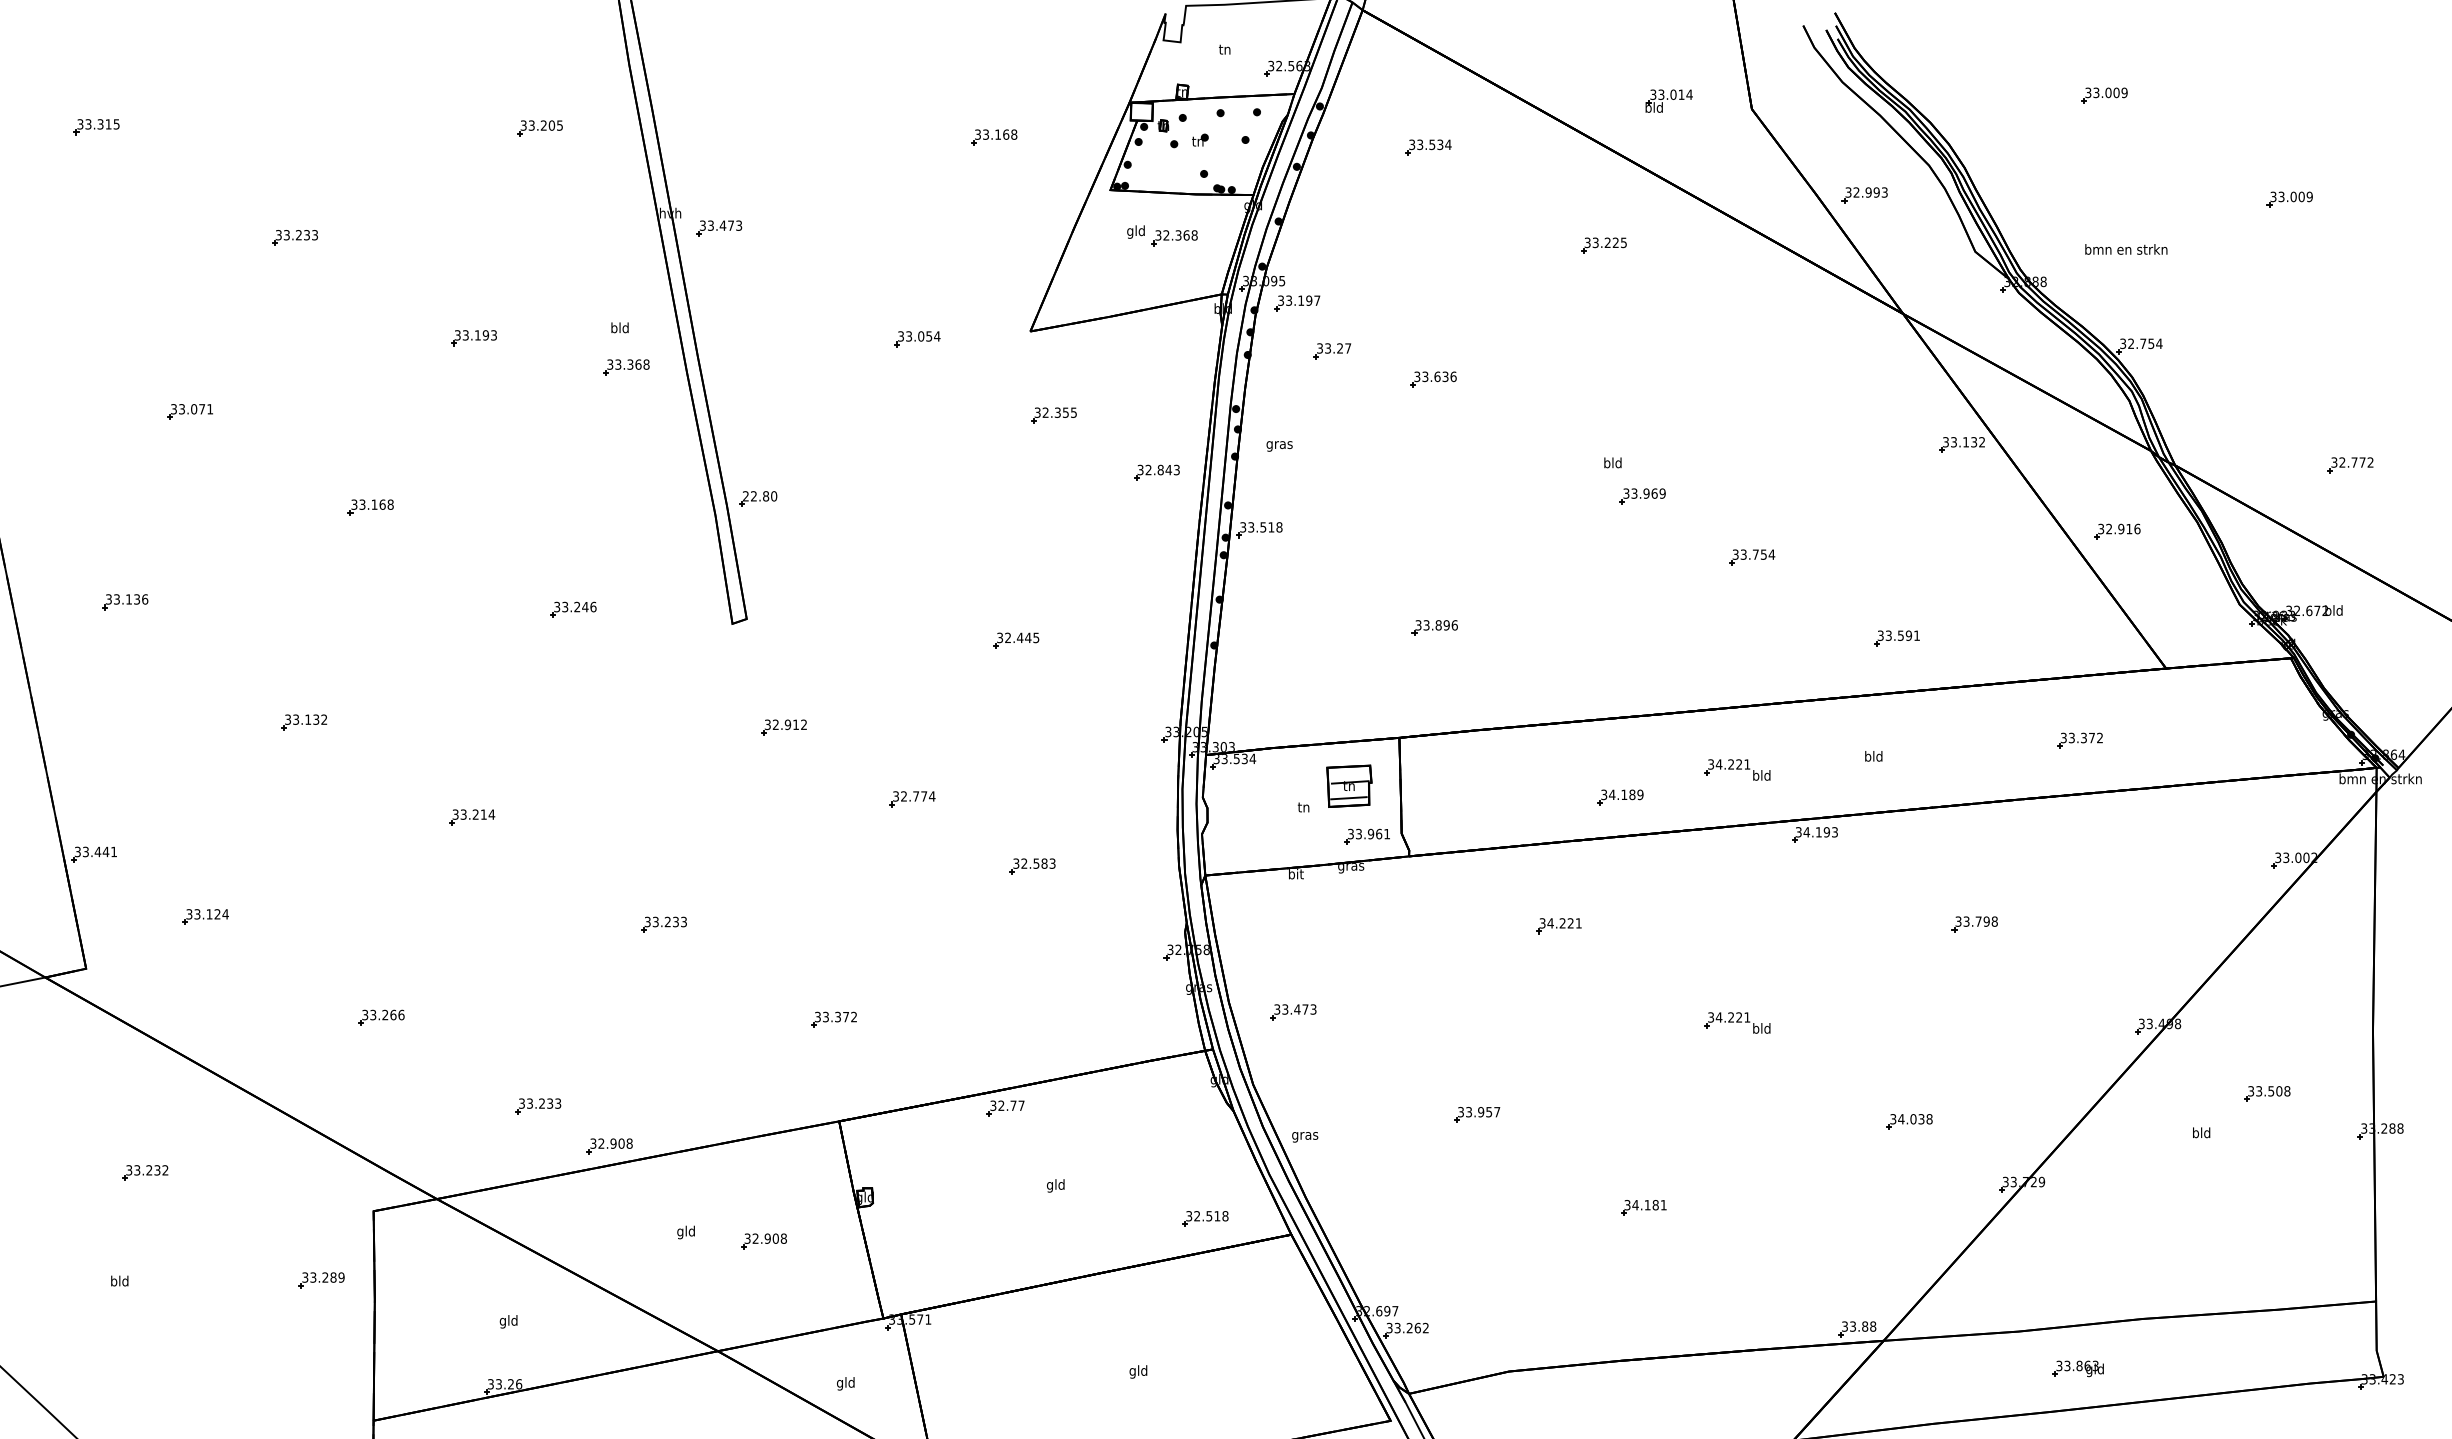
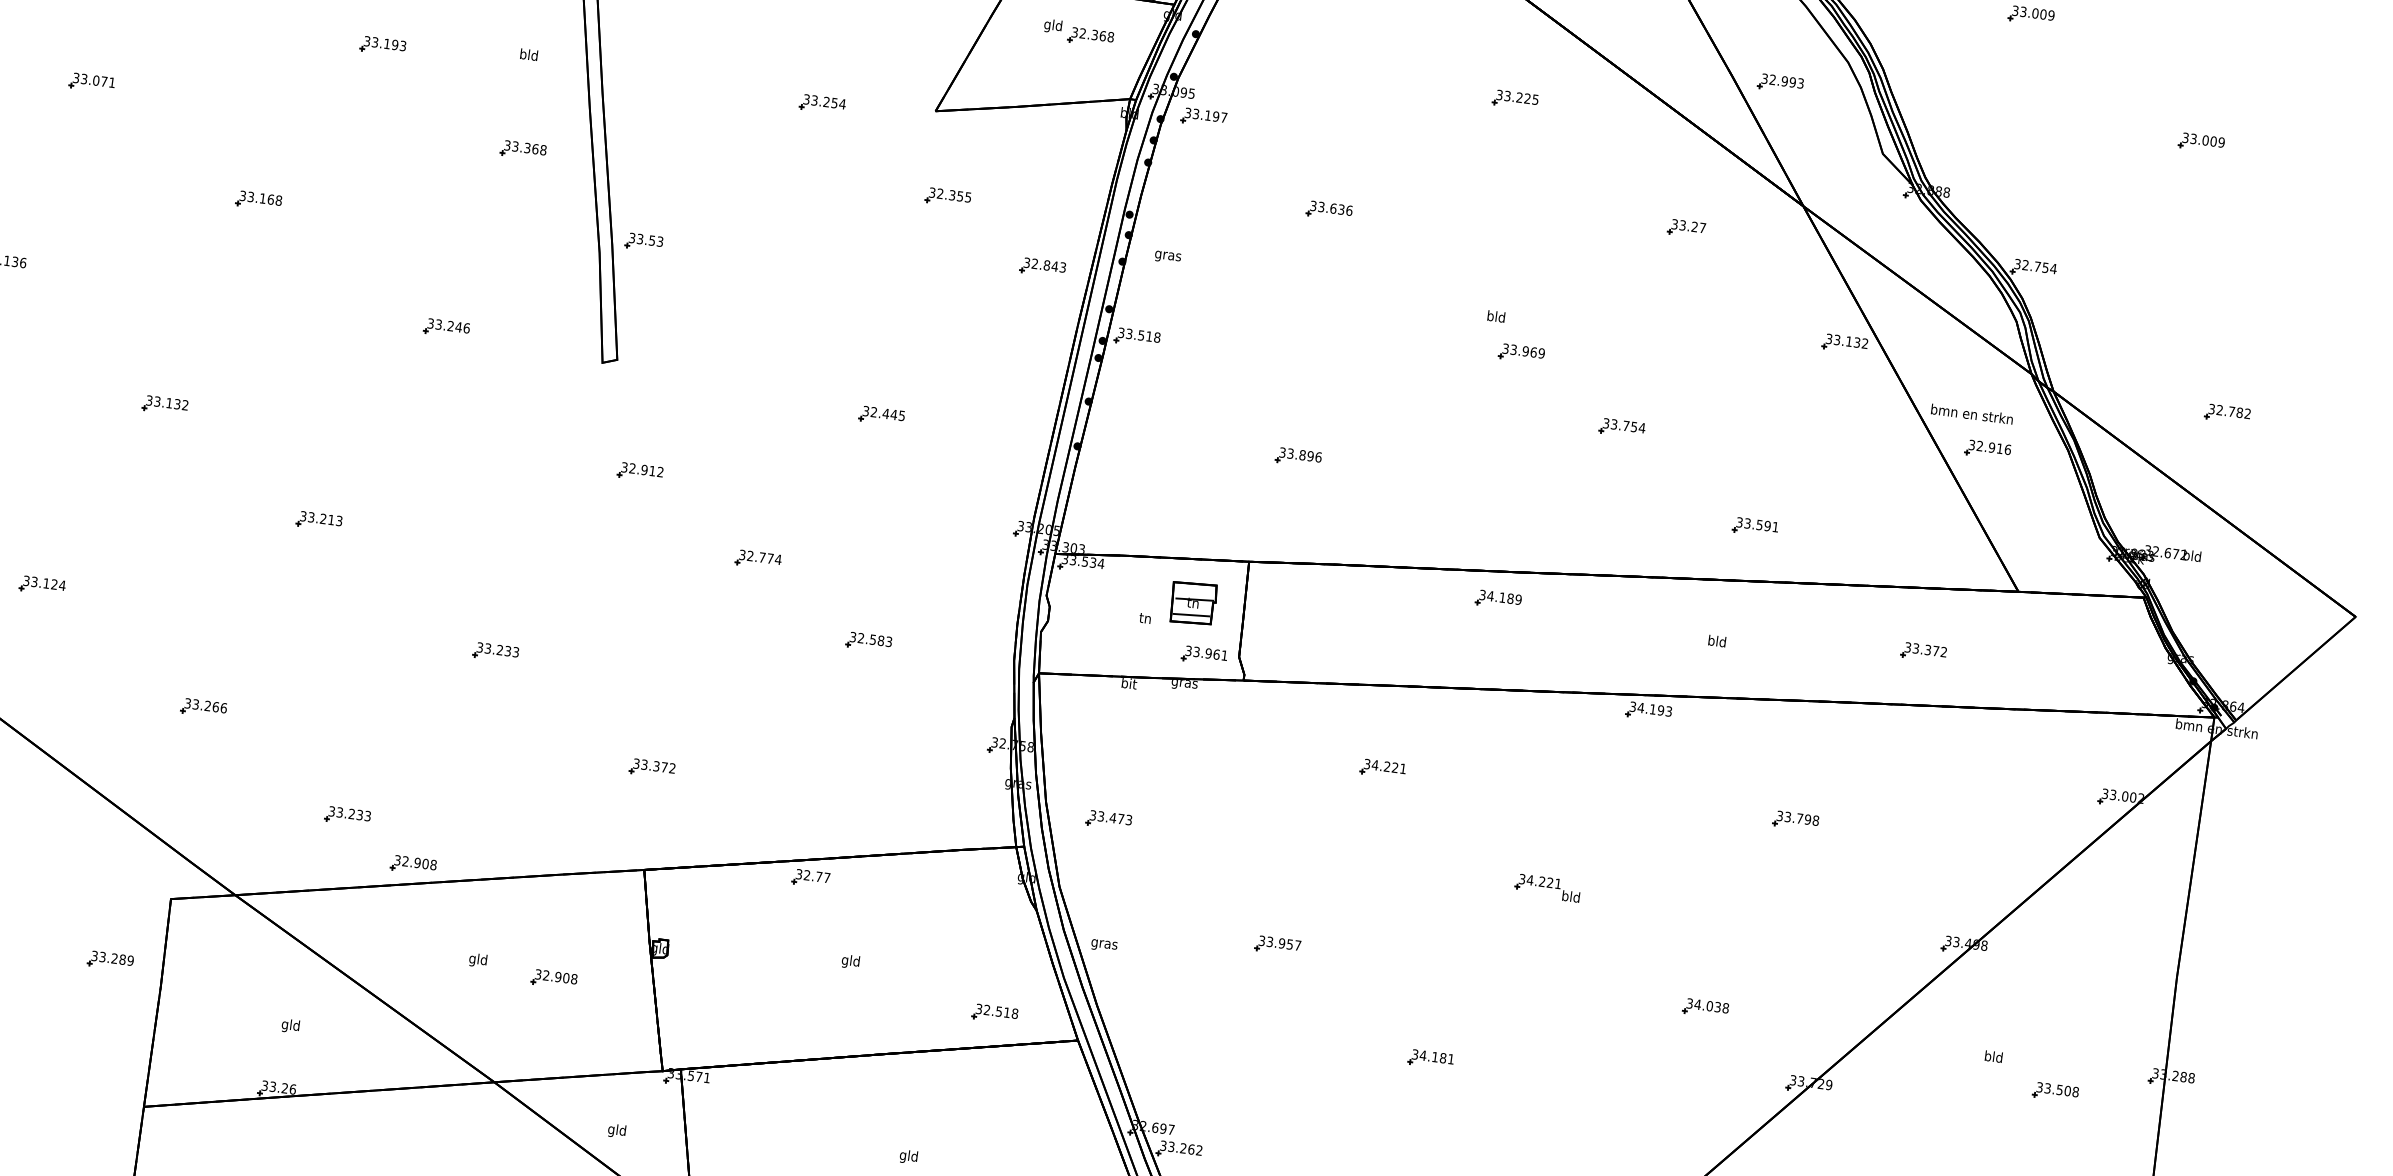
text: (2126, 249) -> (1972, 414), moved
text: (921, 336) -> (826, 102), 33.054 -> 33.254
part: (1332, 351) -> (1686, 229), moved
part: (626, 367) -> (523, 150), moved
text: (2362, 462) -> (2239, 412), 32.772 -> 32.782
text: (760, 496) -> (646, 240), 22.80 -> 33.53
part: (1737, 769) -> (1580, 636), removed
part: (1620, 797) -> (1498, 599), moved
text: (491, 814) -> (338, 520), 33.214 -> 33.213
part: (2267, 1093) -> (2055, 1091), moved

